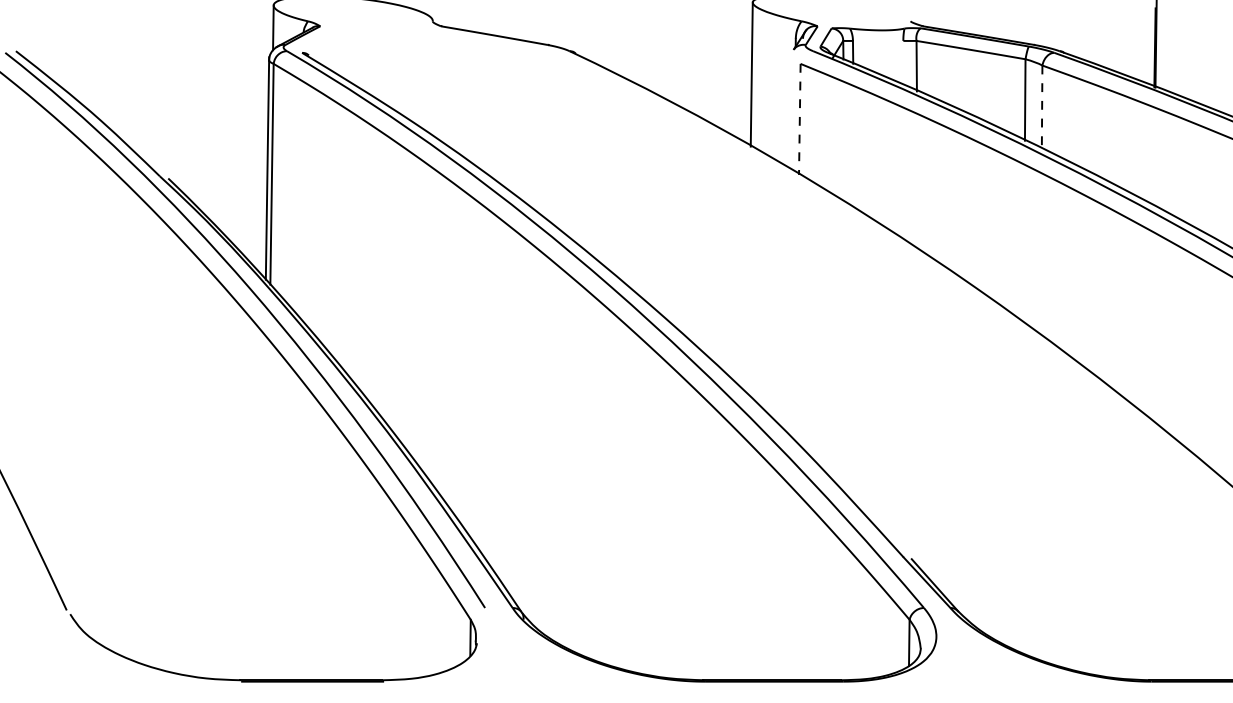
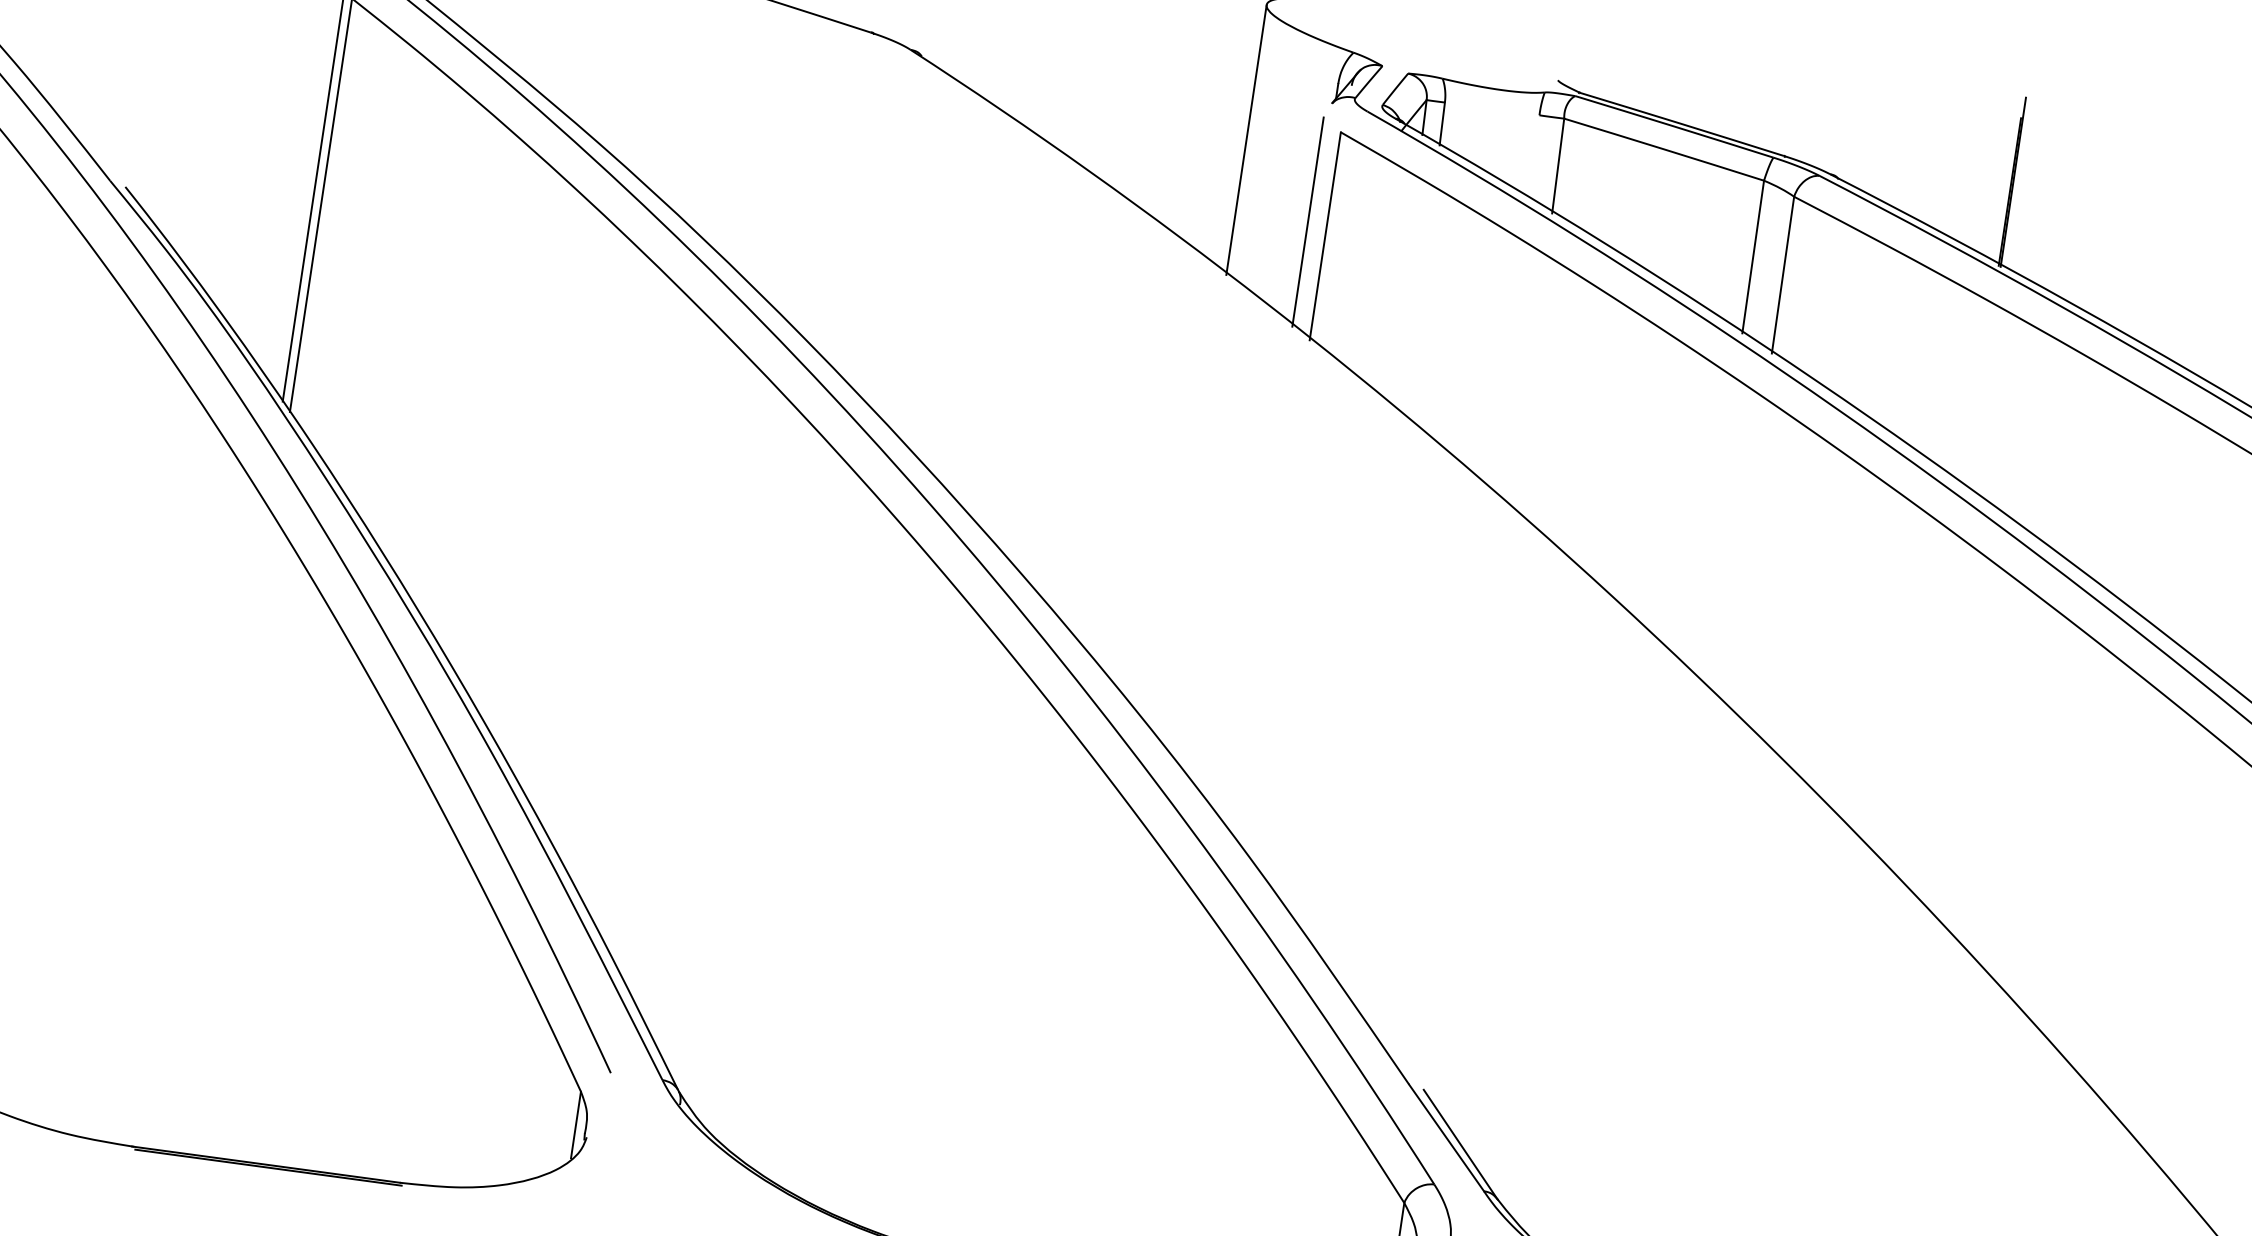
line: (1042, 107) -> (1783, 275), dashed -> solid
line: (789, 113) -> (1307, 222), added
line: (799, 119) -> (1324, 236), dashed -> solid

